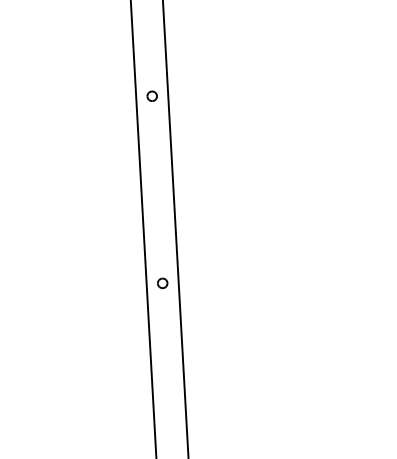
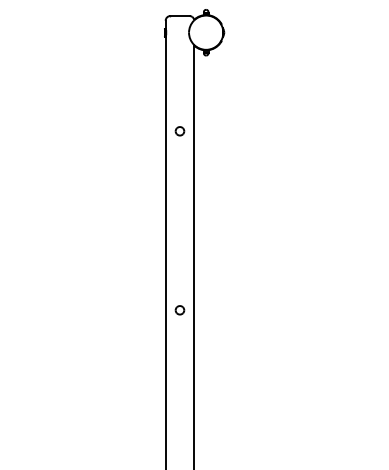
part: (151, 96) -> (179, 131), moved
part: (162, 283) -> (179, 310), moved

